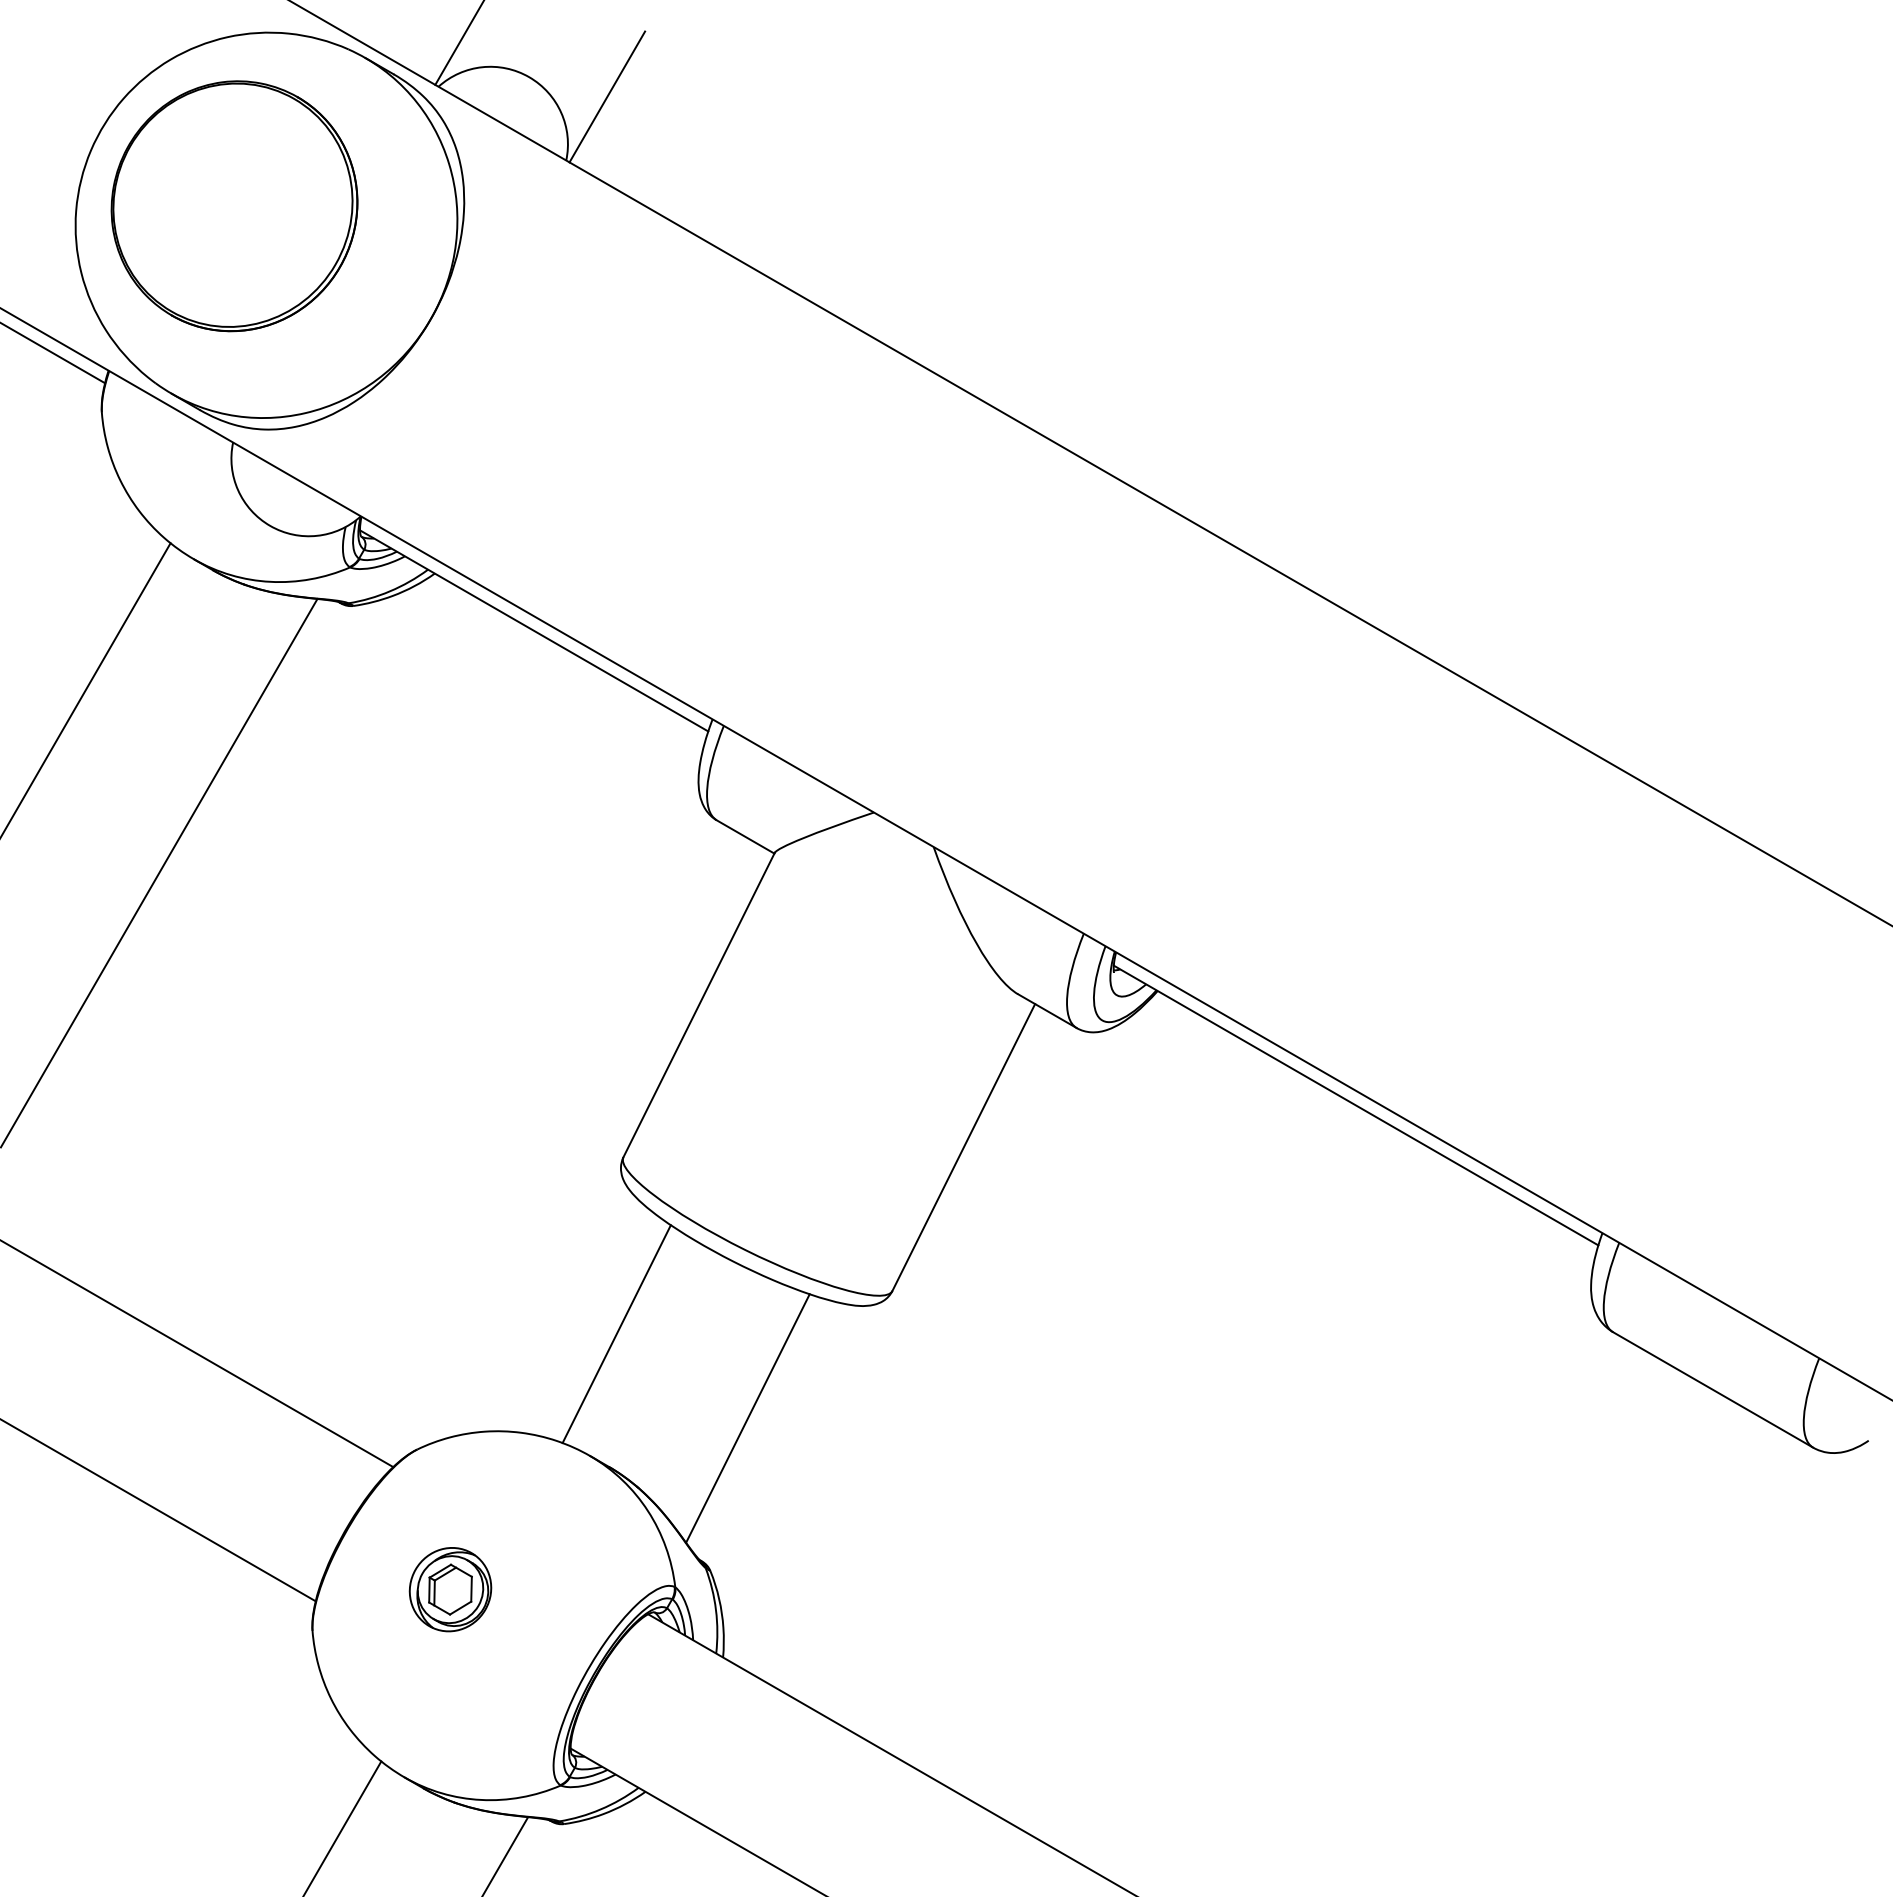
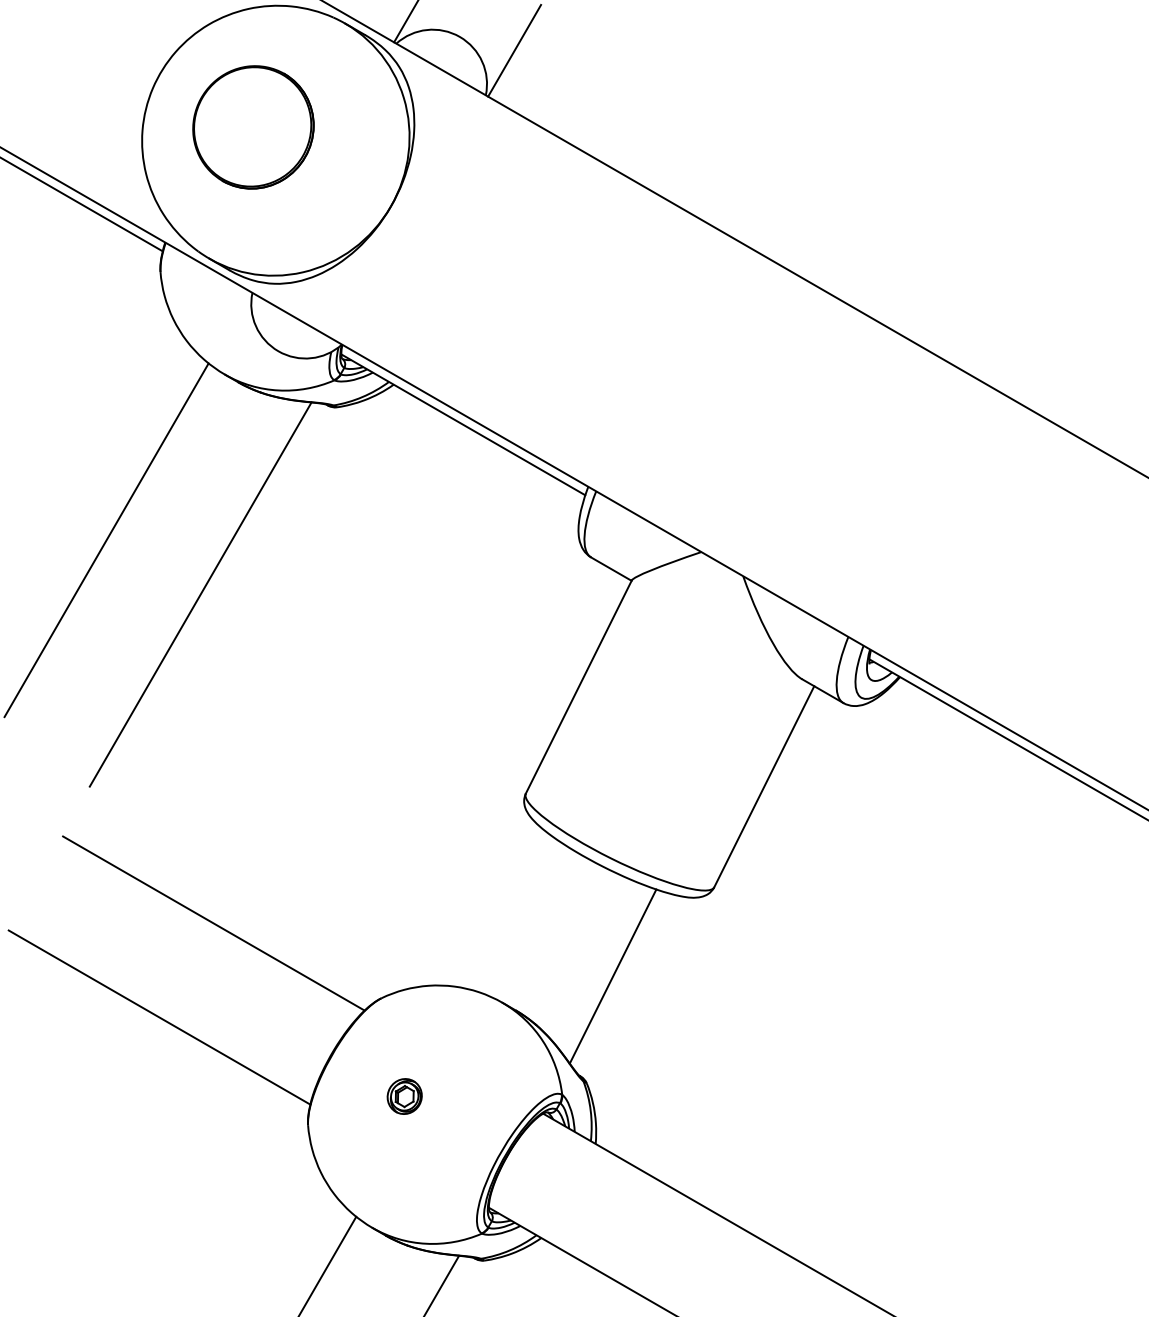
part: (234, 206) -> (253, 127), size x0.7
line: (616, 1334) -> (521, 917), removed
part: (450, 1589) -> (404, 1096), size x0.6

